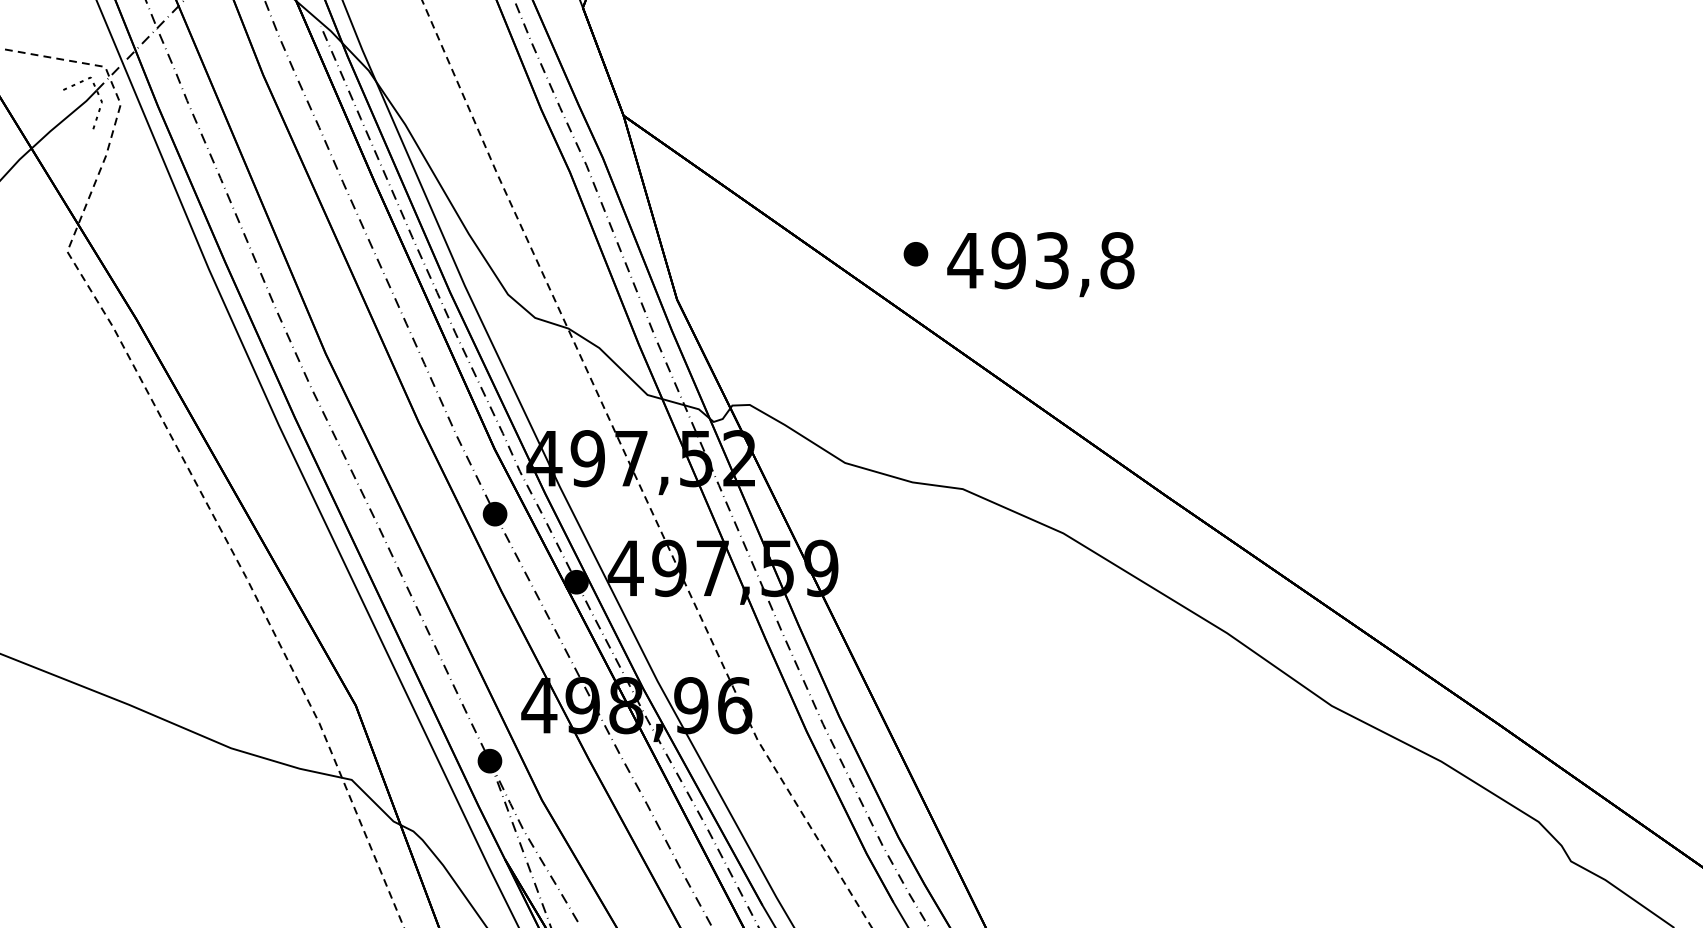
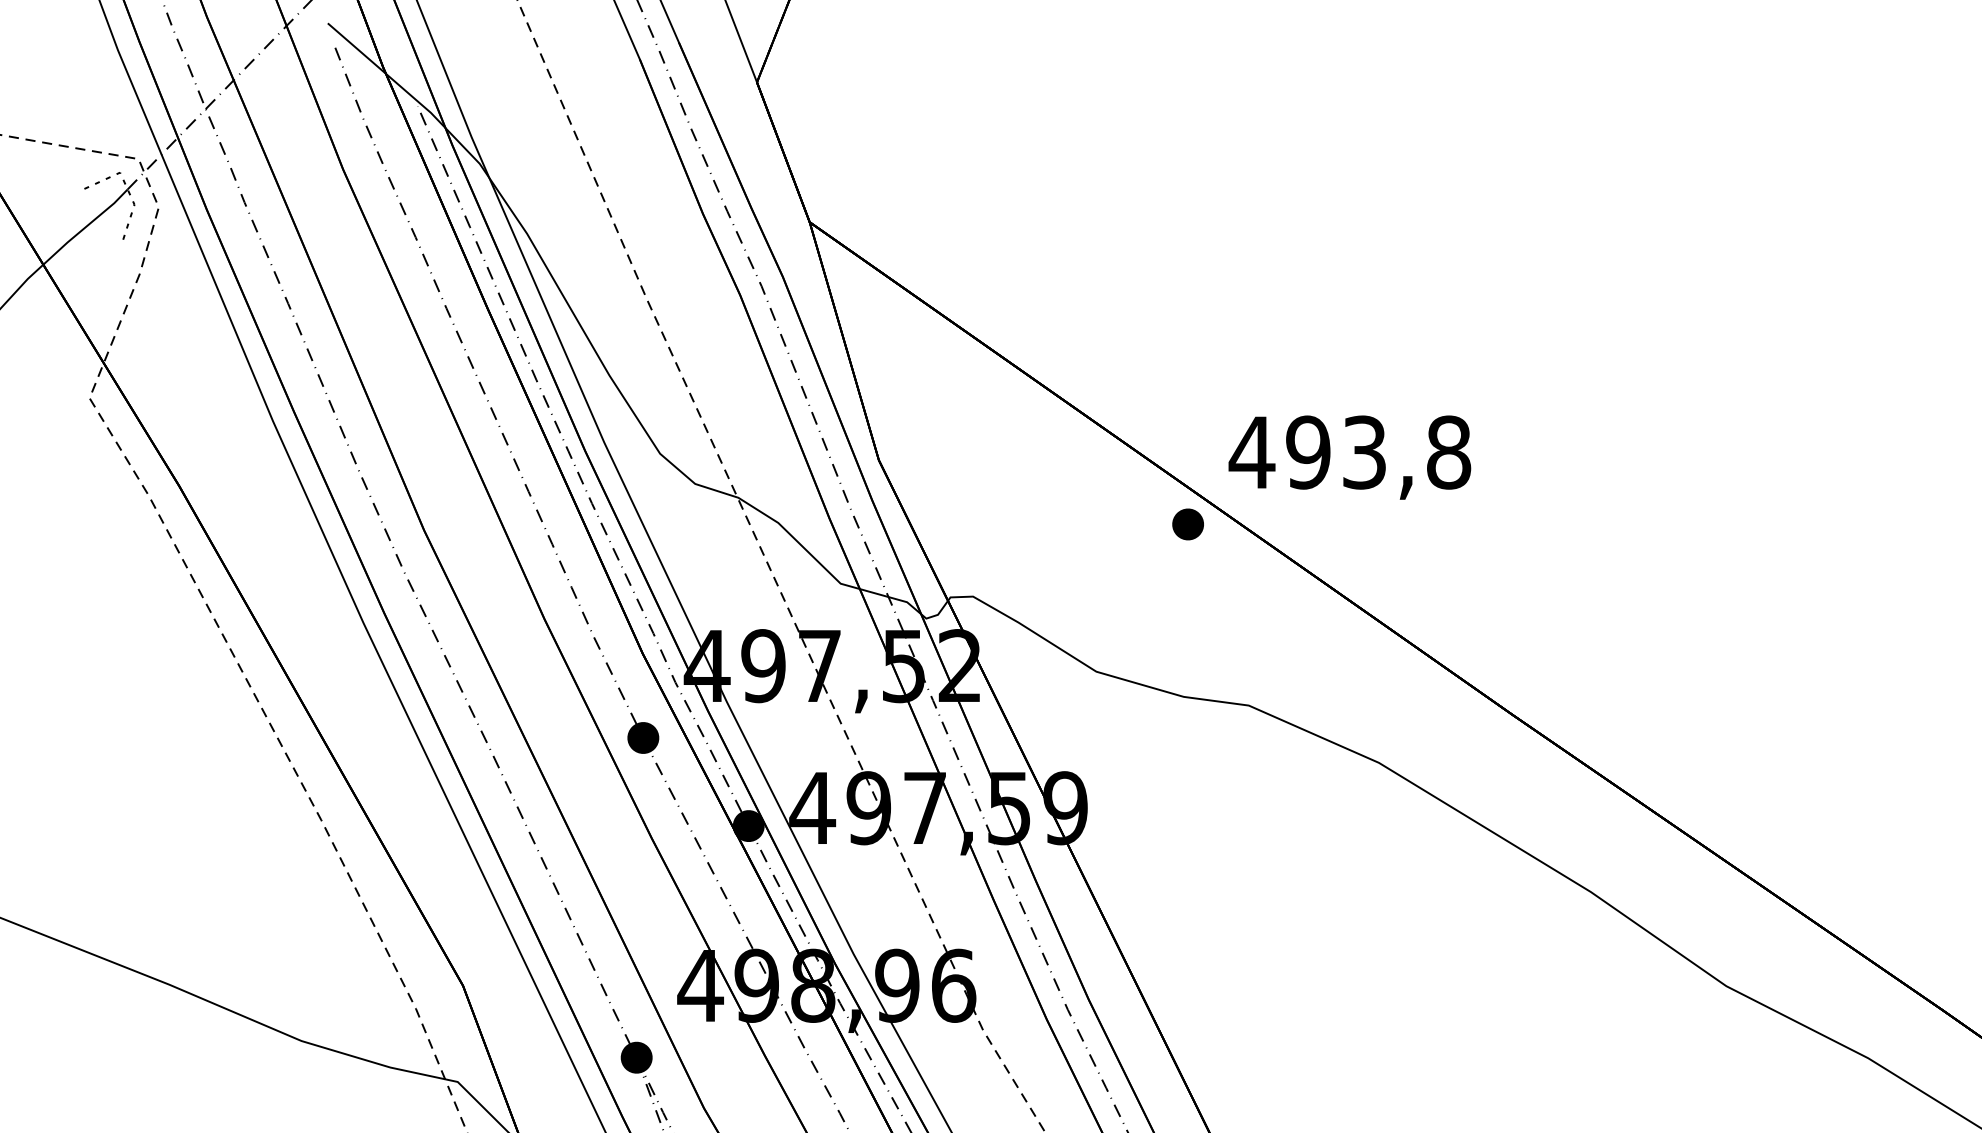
part: (915, 254) -> (1187, 524), moved
text: (1040, 264) -> (1349, 457), moved

